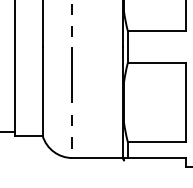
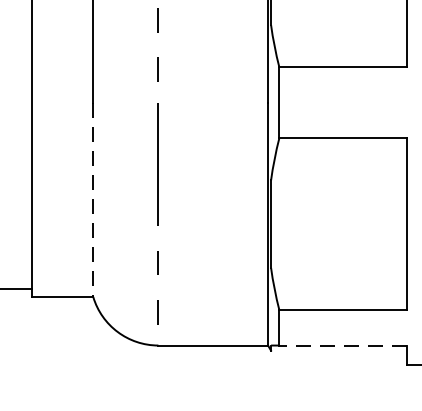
line: (42, 91) -> (92, 200), solid -> dashed
line: (156, 158) -> (342, 346), solid -> dashed

